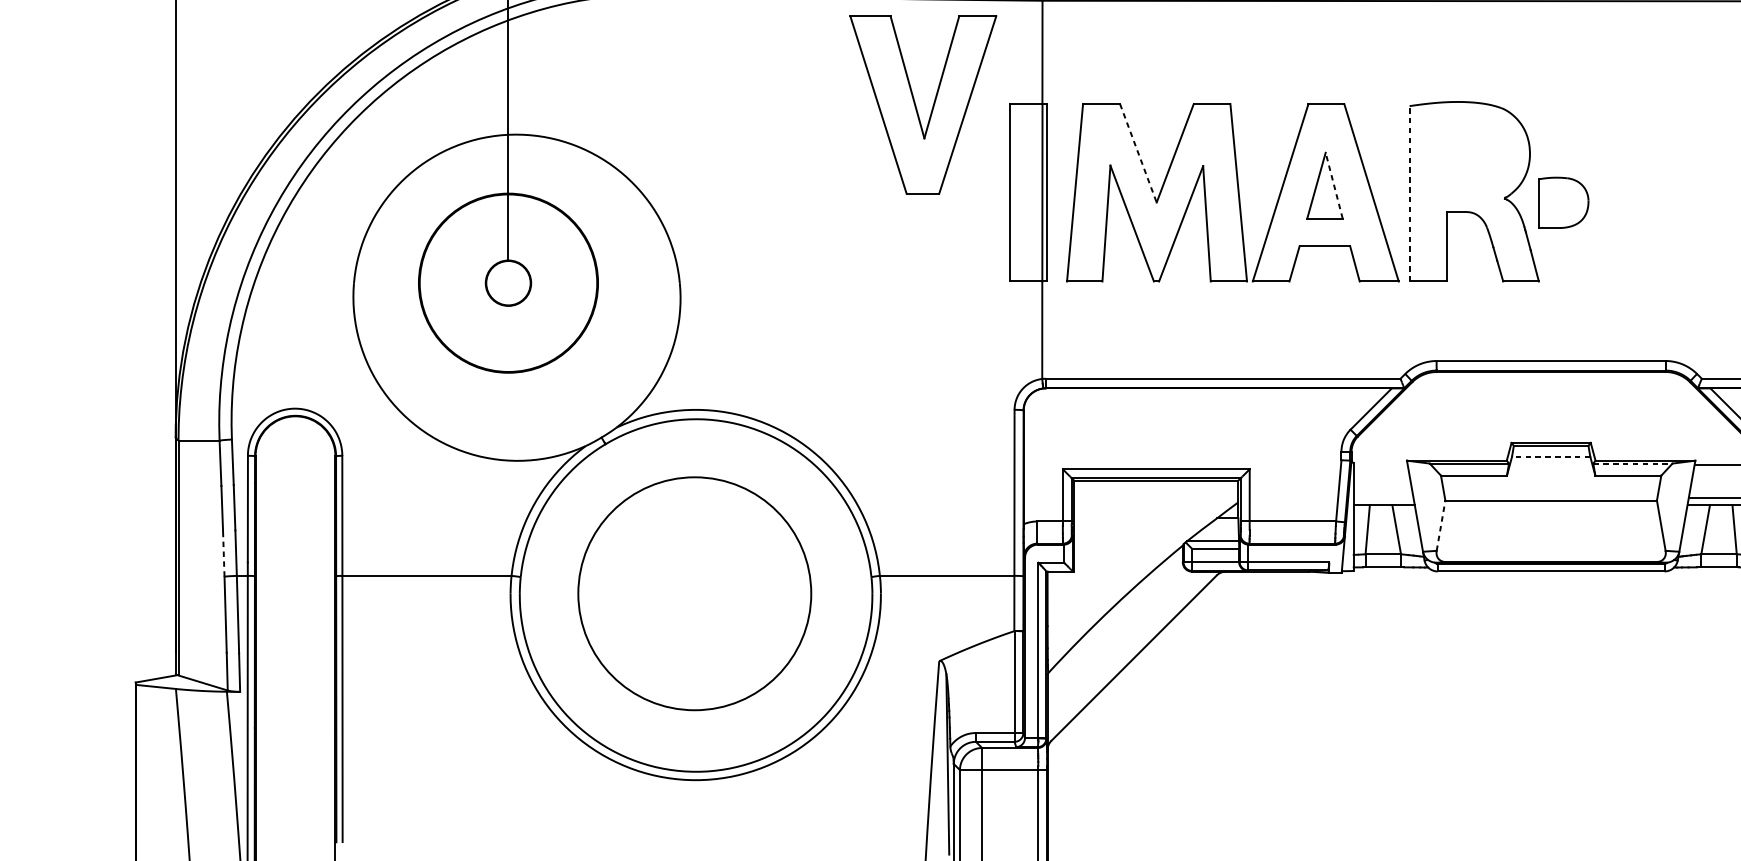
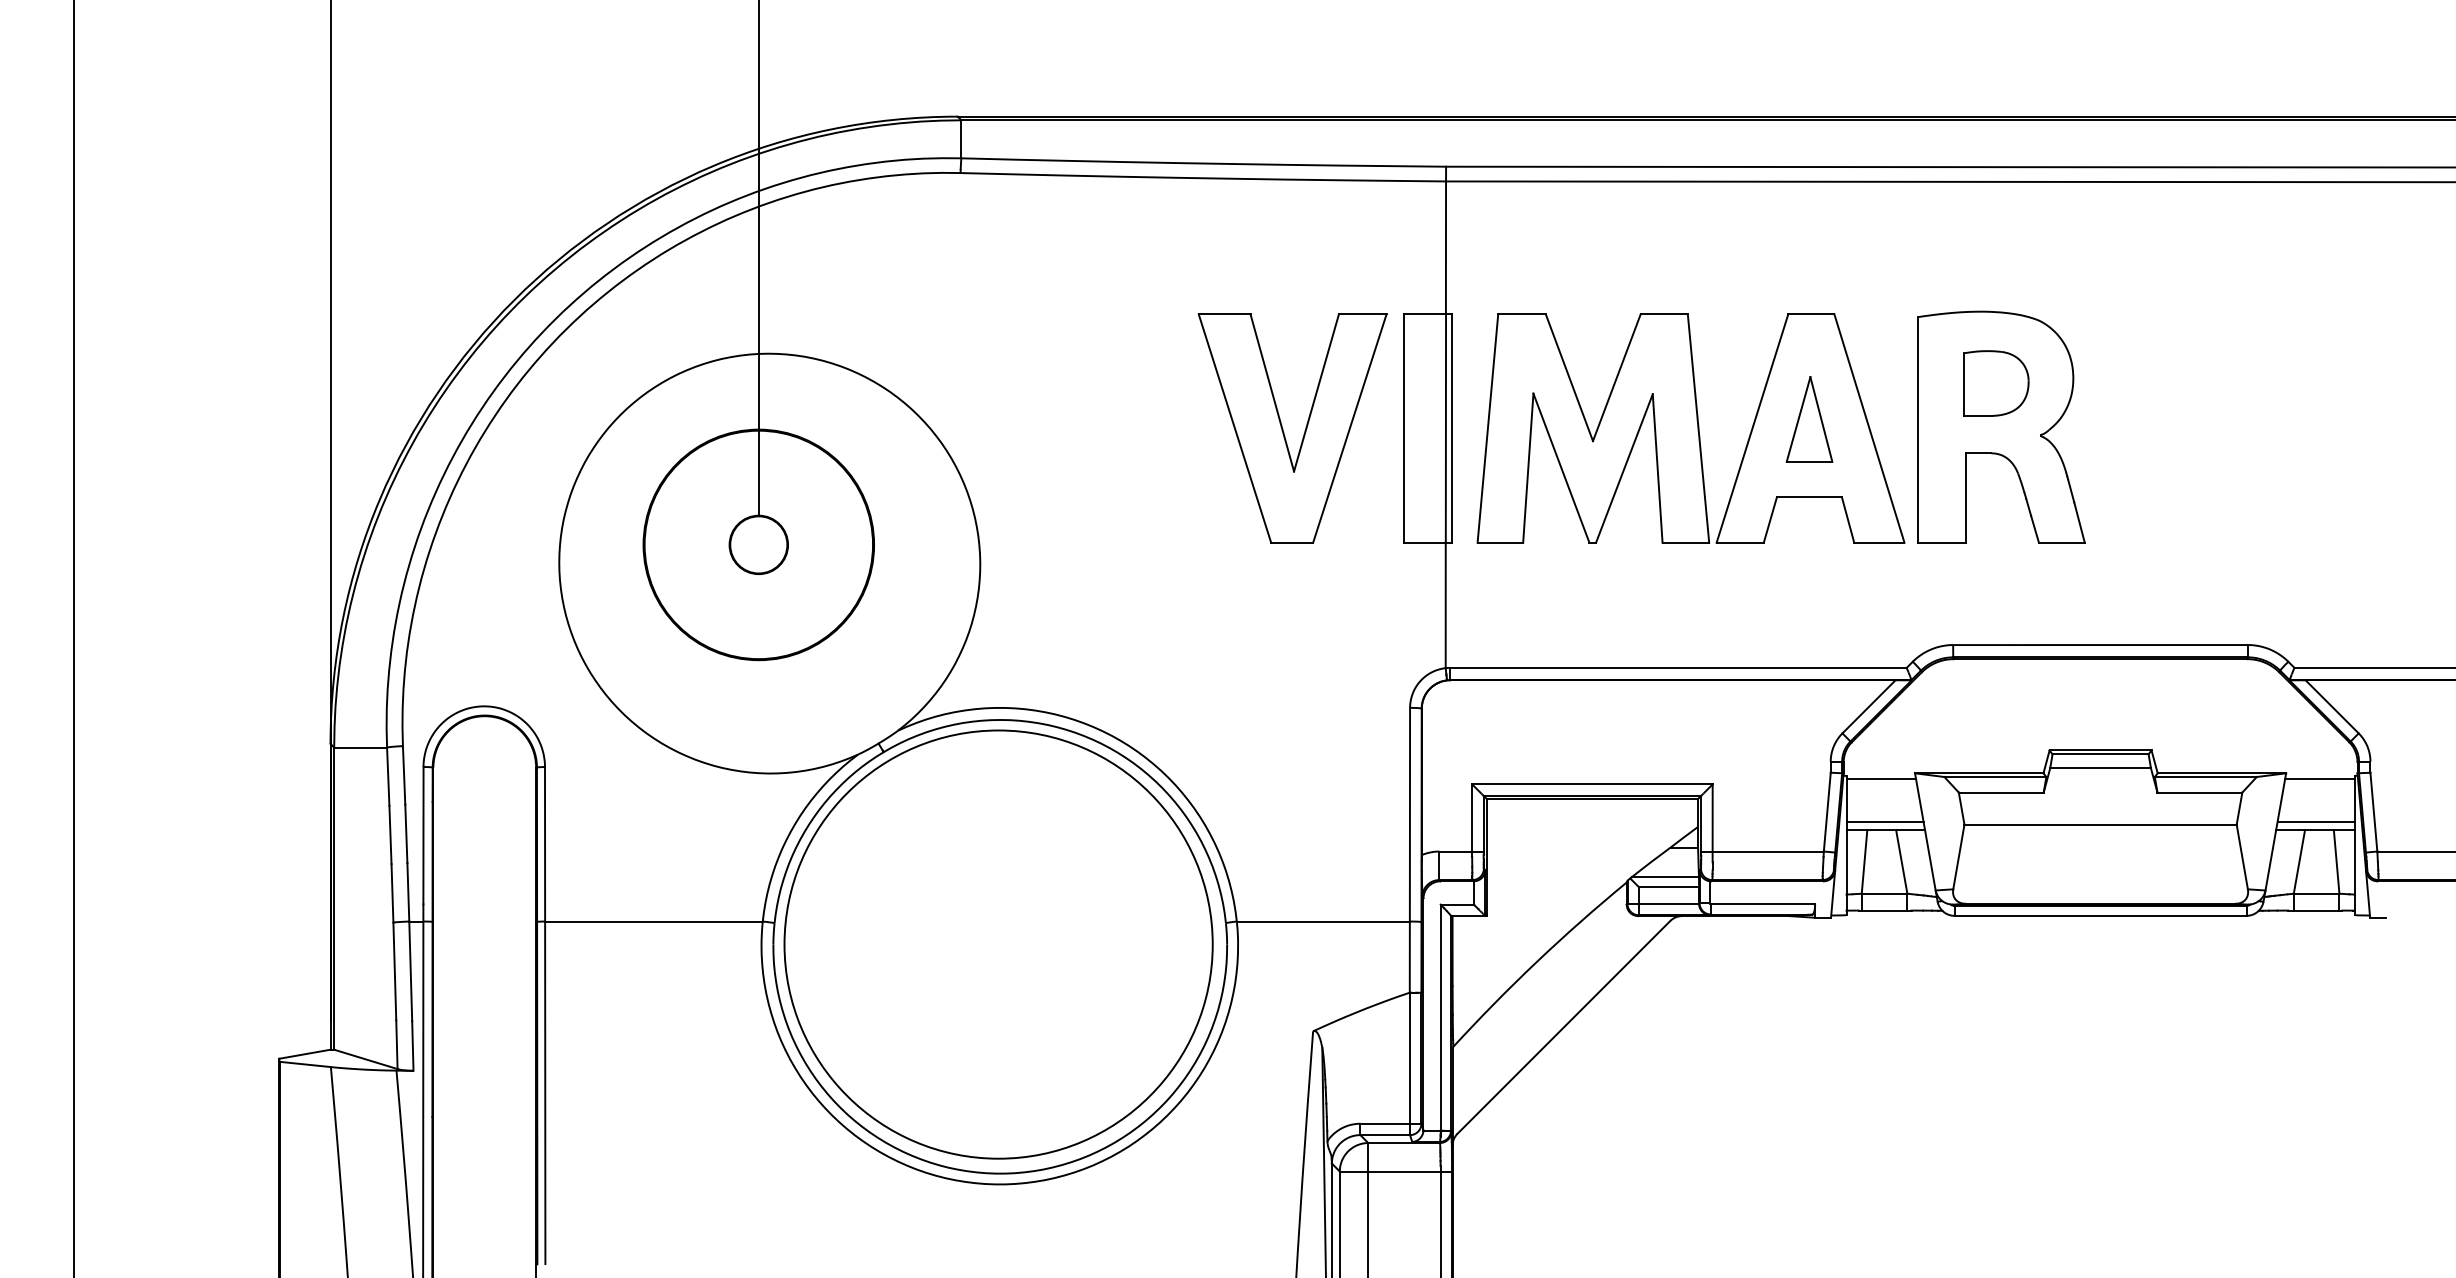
part: (916, 108) -> (1284, 432), moved
line: (1138, 153) -> (1569, 377), dashed -> solid
line: (1334, 185) -> (1821, 419), dashed -> solid
line: (1409, 193) -> (1918, 429), dashed -> solid
part: (1563, 202) -> (1996, 383), moved
line: (1551, 456) -> (2100, 768), dashed -> solid
line: (1632, 463) -> (2205, 777), dashed -> solid
line: (1380, 465) -> (1881, 779), added
line: (1383, 498) -> (1884, 821), added
line: (1440, 526) -> (1958, 857), dashed -> solid
line: (223, 553) -> (392, 892), dashed -> solid
circle: (694, 593) -> (998, 944), size x1.43

